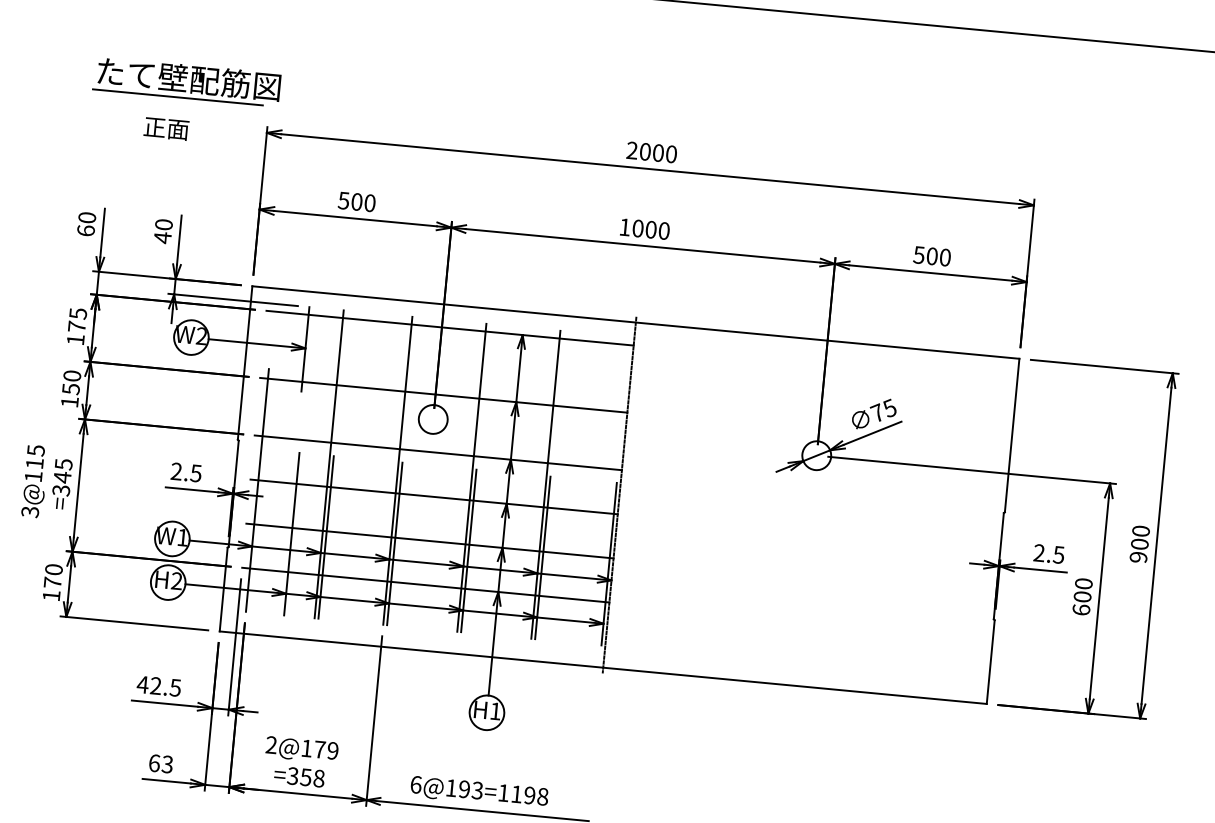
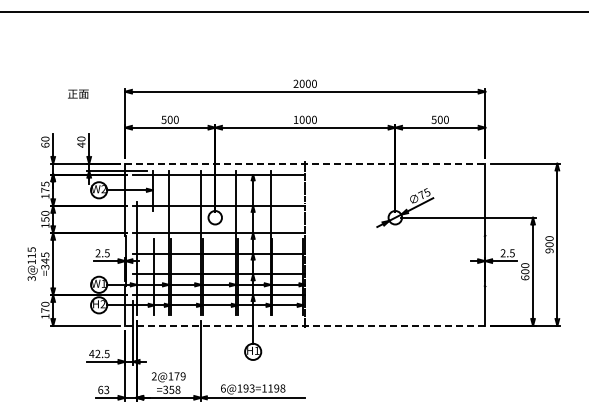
part: (186, 81) -> (85, 71), removed
line: (636, 322) -> (305, 163), solid -> dashed
line: (601, 666) -> (304, 325), solid -> dashed

